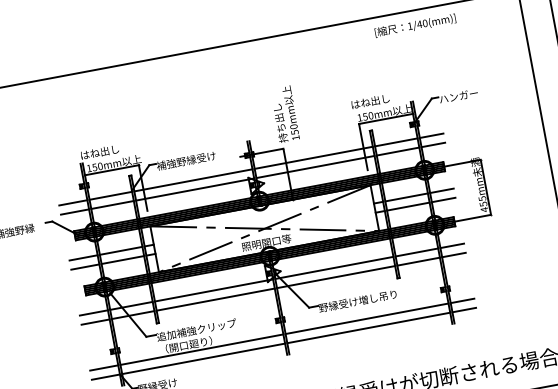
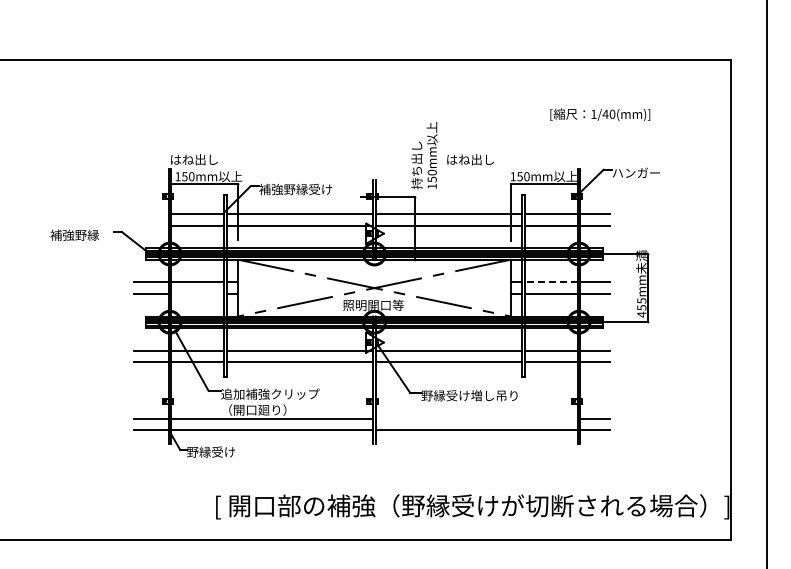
text: (415, 25) -> (600, 114), moved
text: (370, 101) -> (470, 159), moved
line: (405, 197) -> (550, 282), solid -> dashed
line: (72, 203) -> (150, 214), removed
line: (74, 212) -> (150, 225), removed
line: (122, 259) -> (197, 293), removed
line: (366, 318) -> (476, 418), removed

